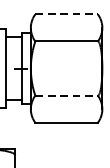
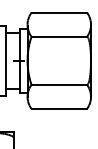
line: (66, 14) -> (59, 12), dashed -> solid
line: (66, 95) -> (59, 84), dashed -> solid

